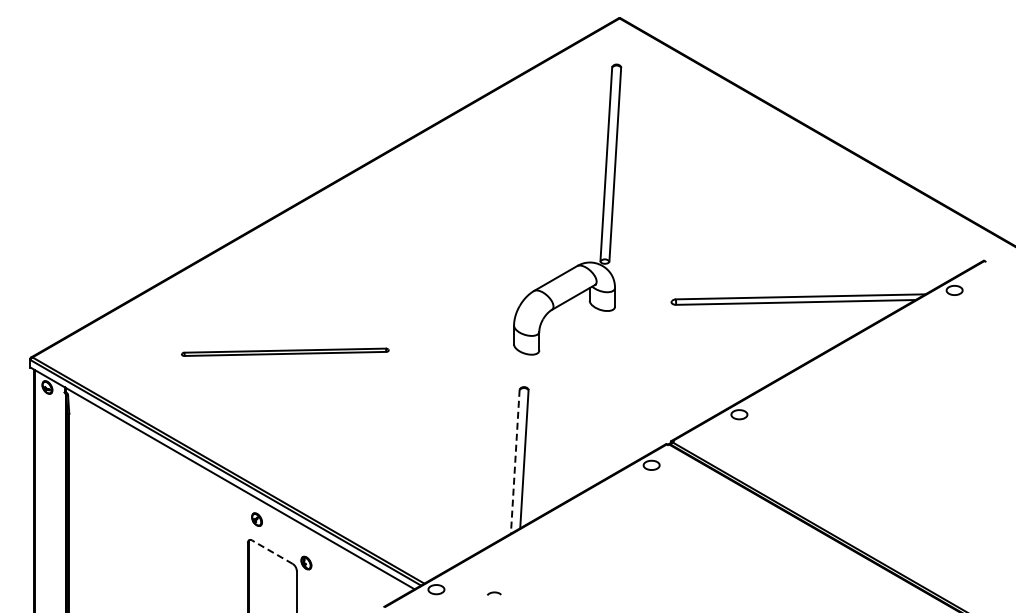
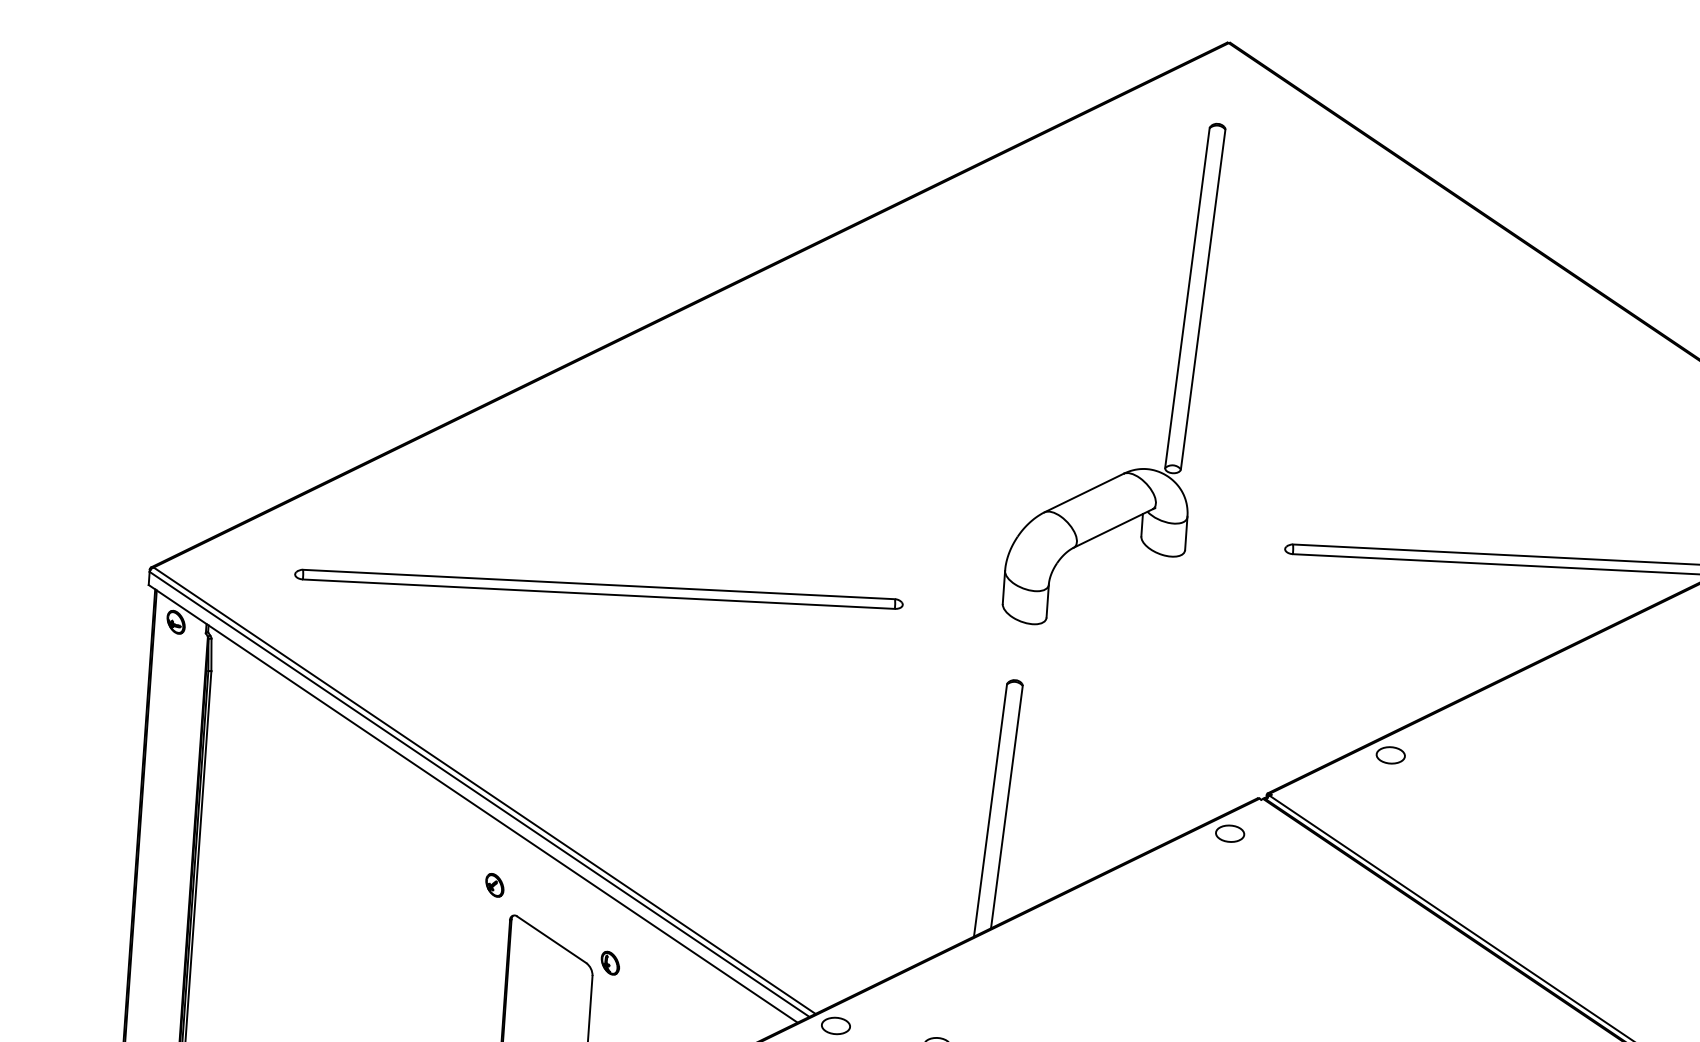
part: (285, 352) -> (599, 589), size x1.67
line: (515, 462) -> (990, 811), dashed -> solid
part: (256, 519) -> (493, 885), moved
line: (271, 551) -> (550, 938), dashed -> solid

